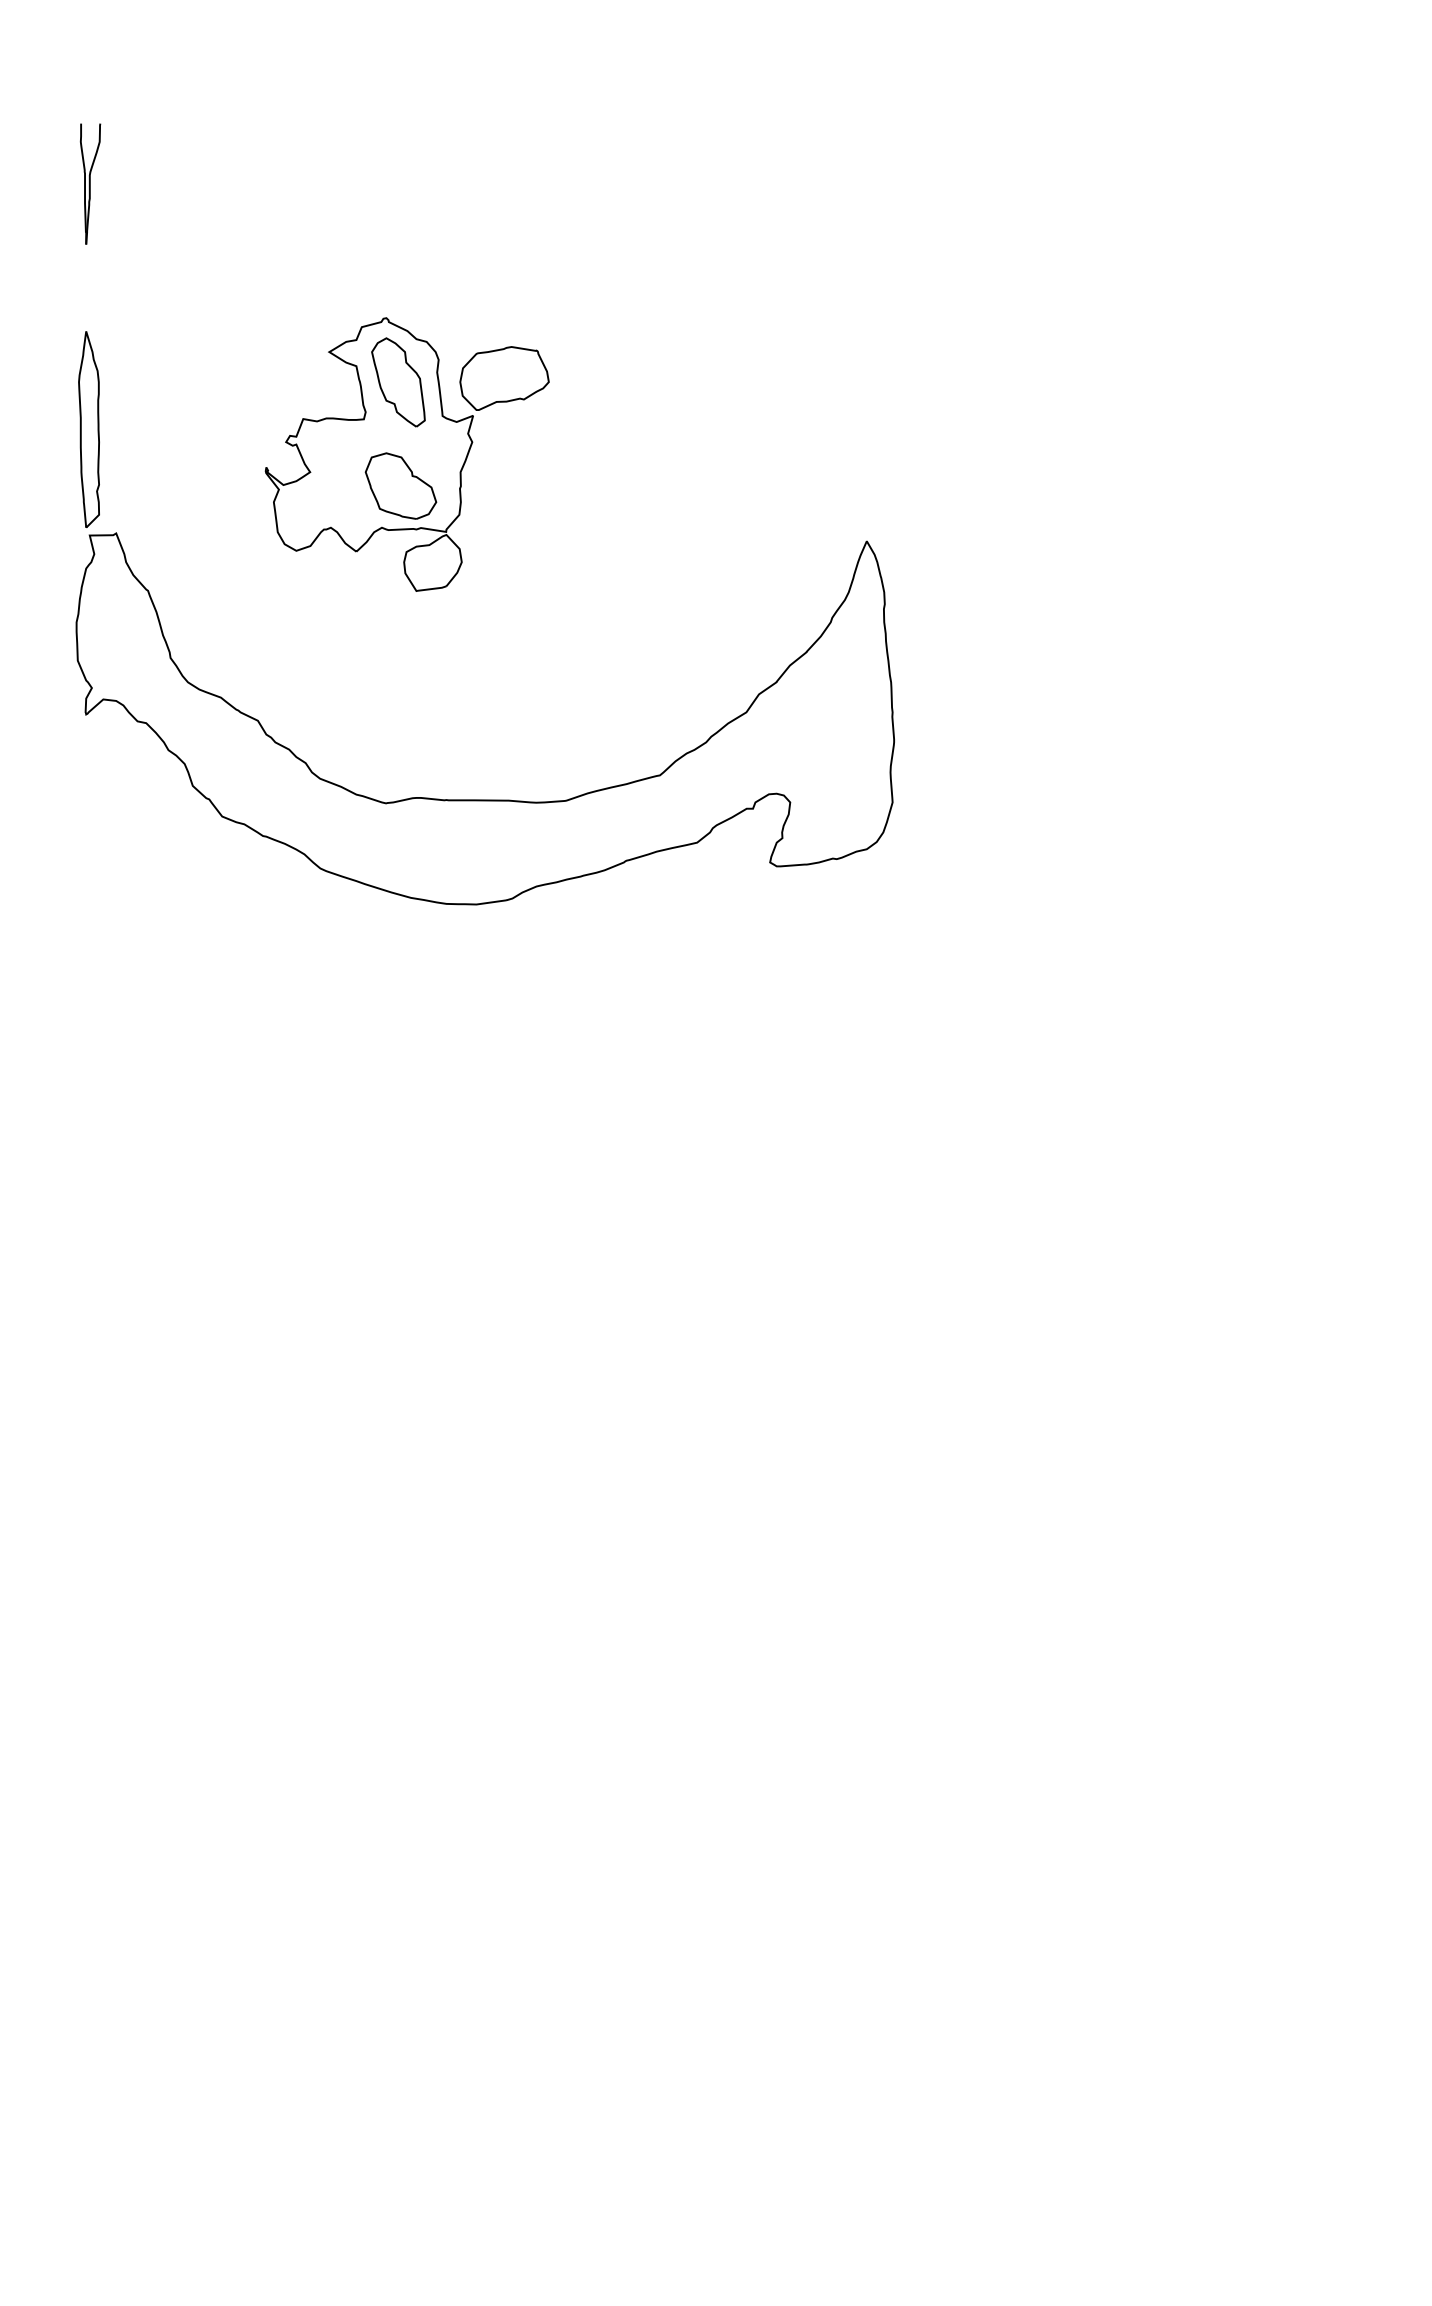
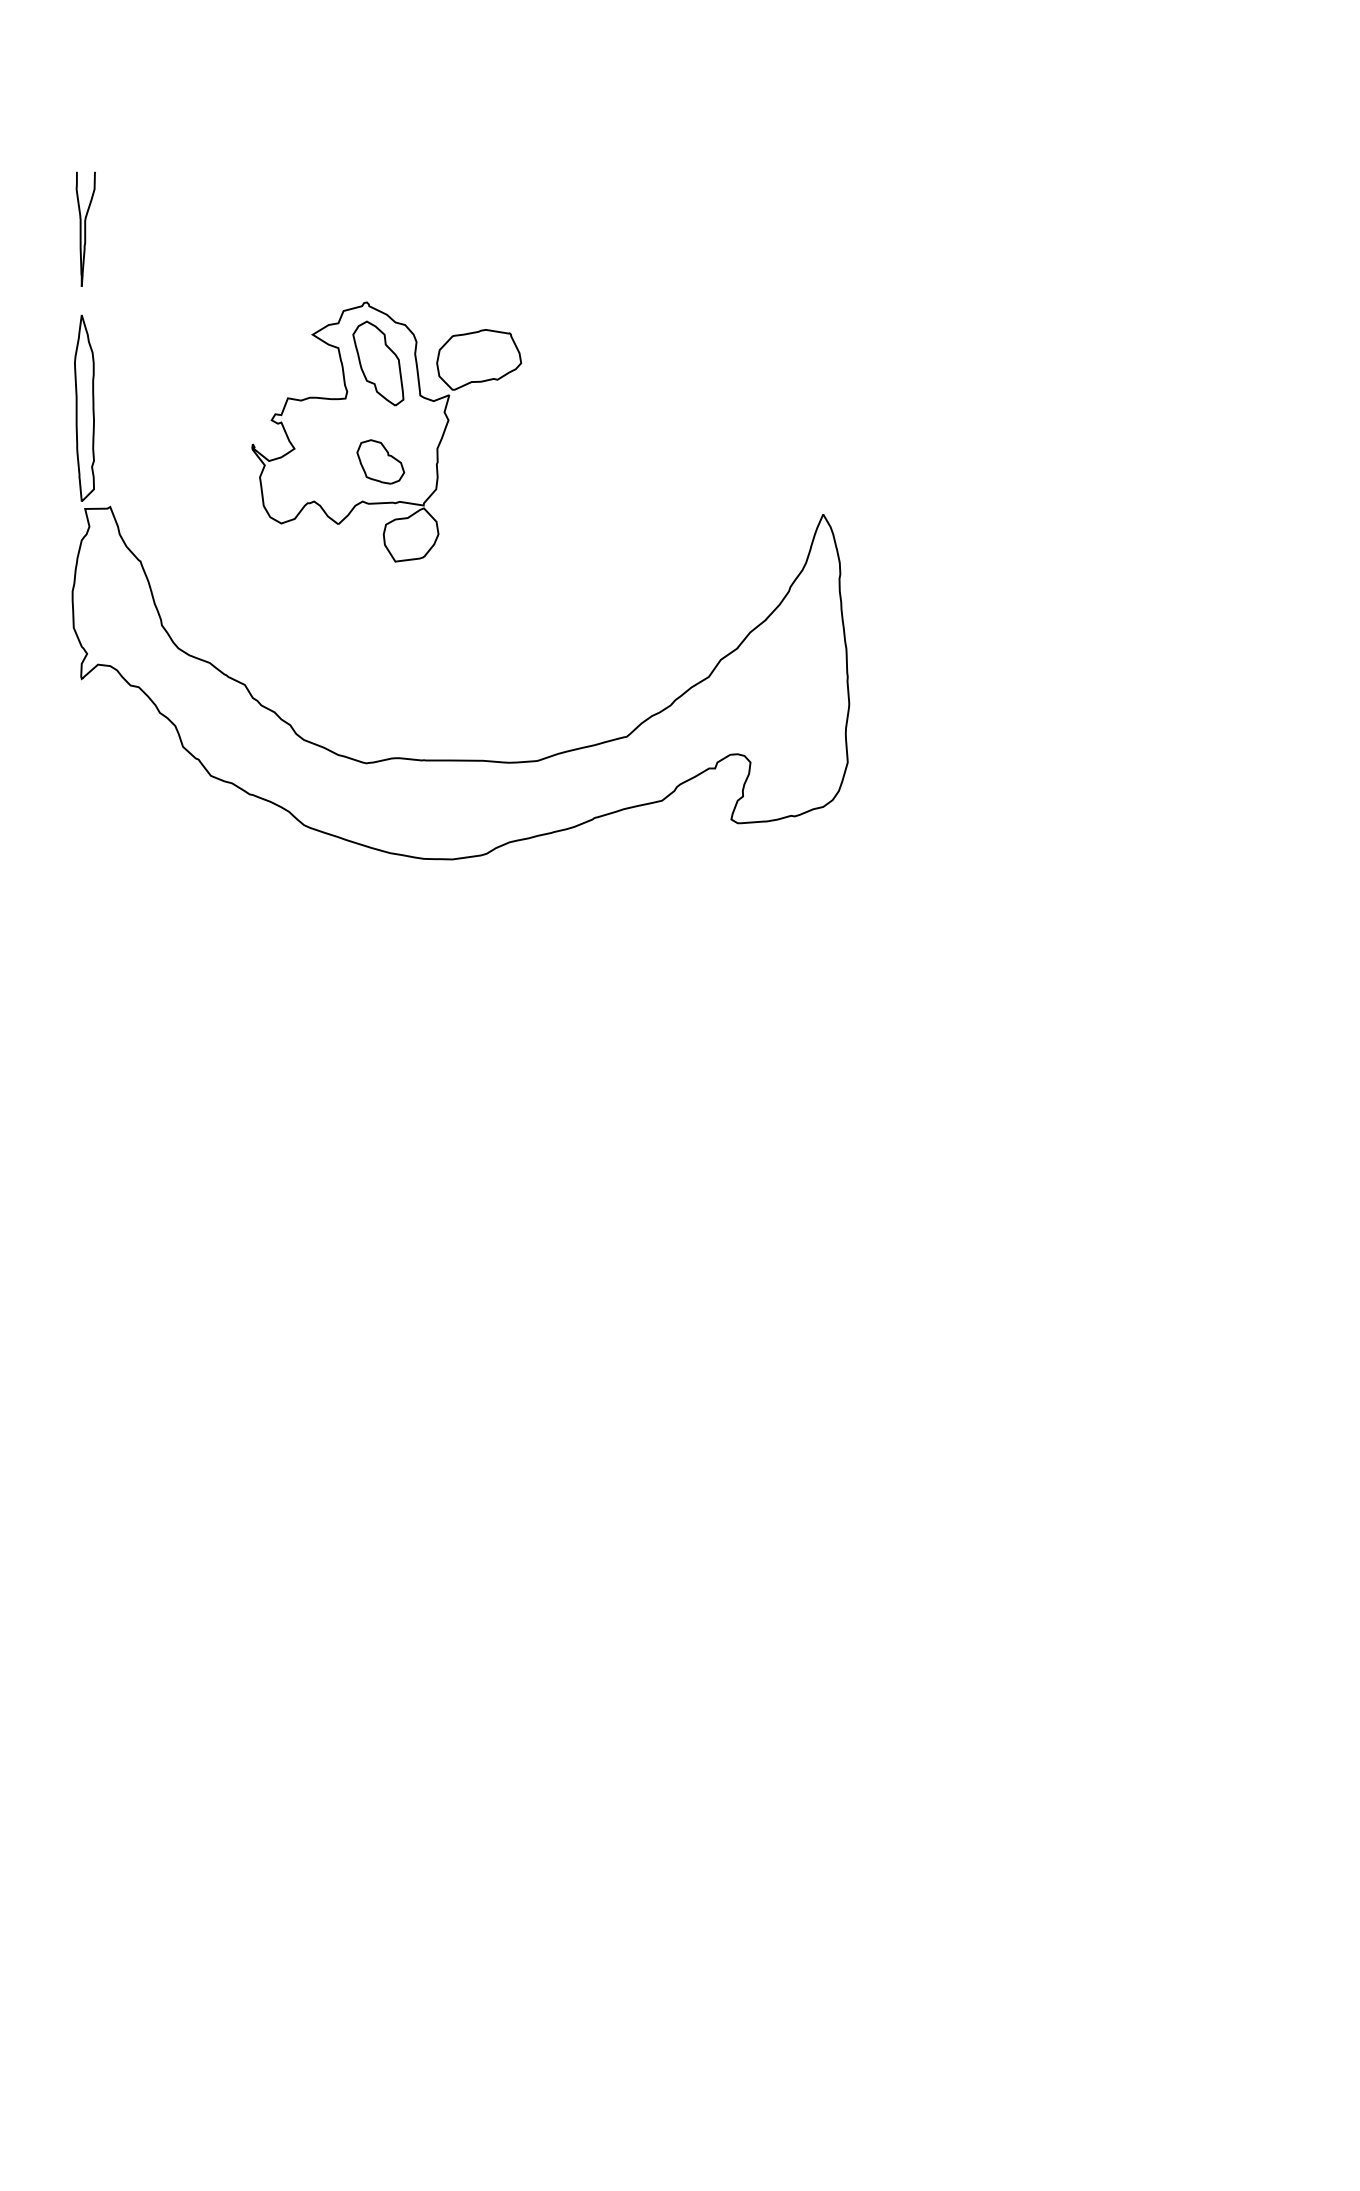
part: (90, 183) -> (85, 228), moved
part: (400, 485) -> (380, 461), size x0.7

